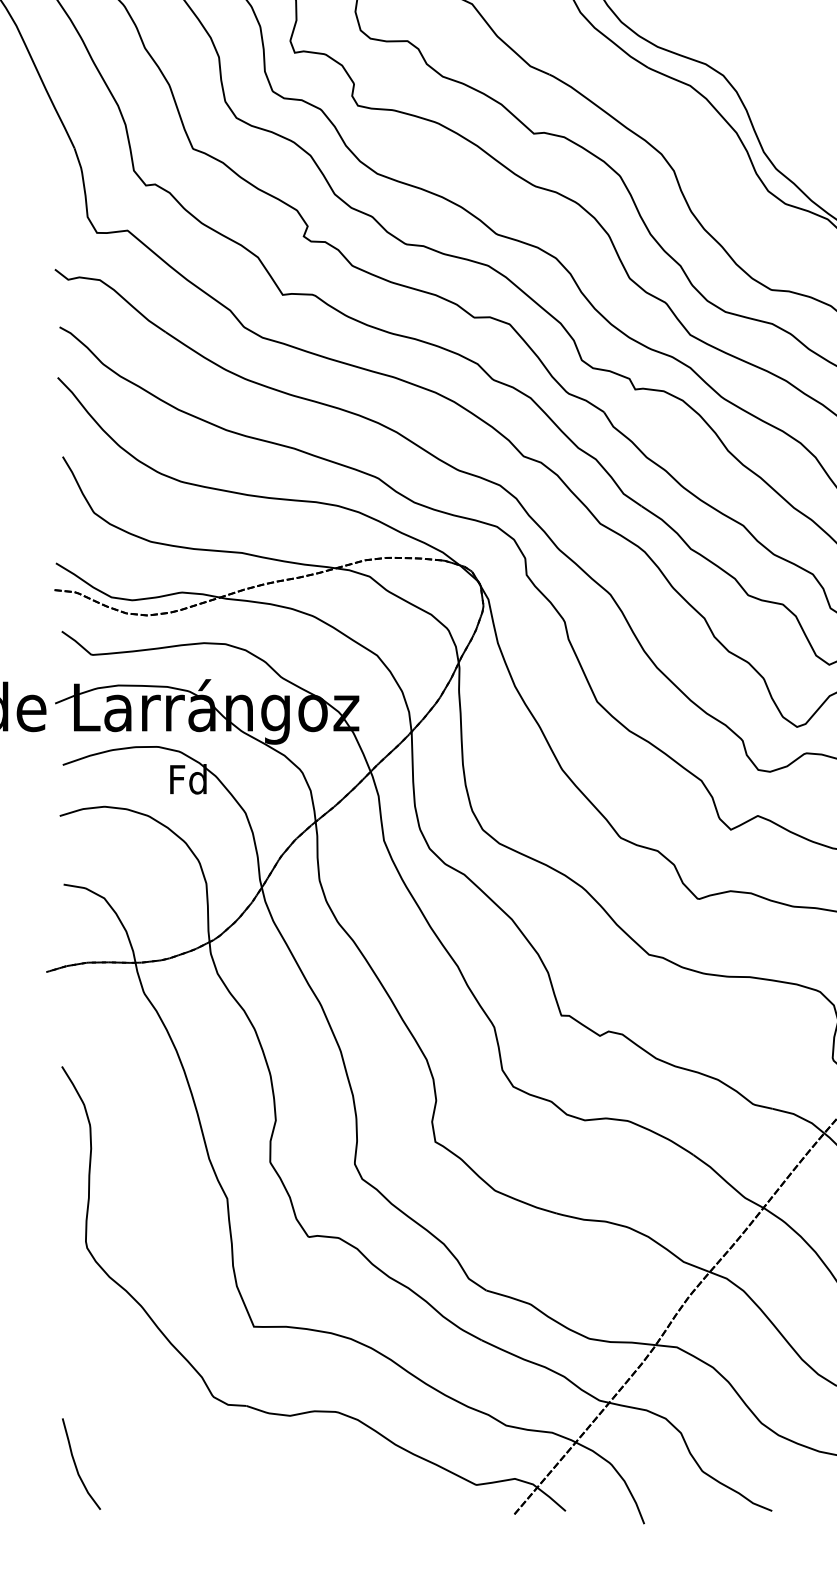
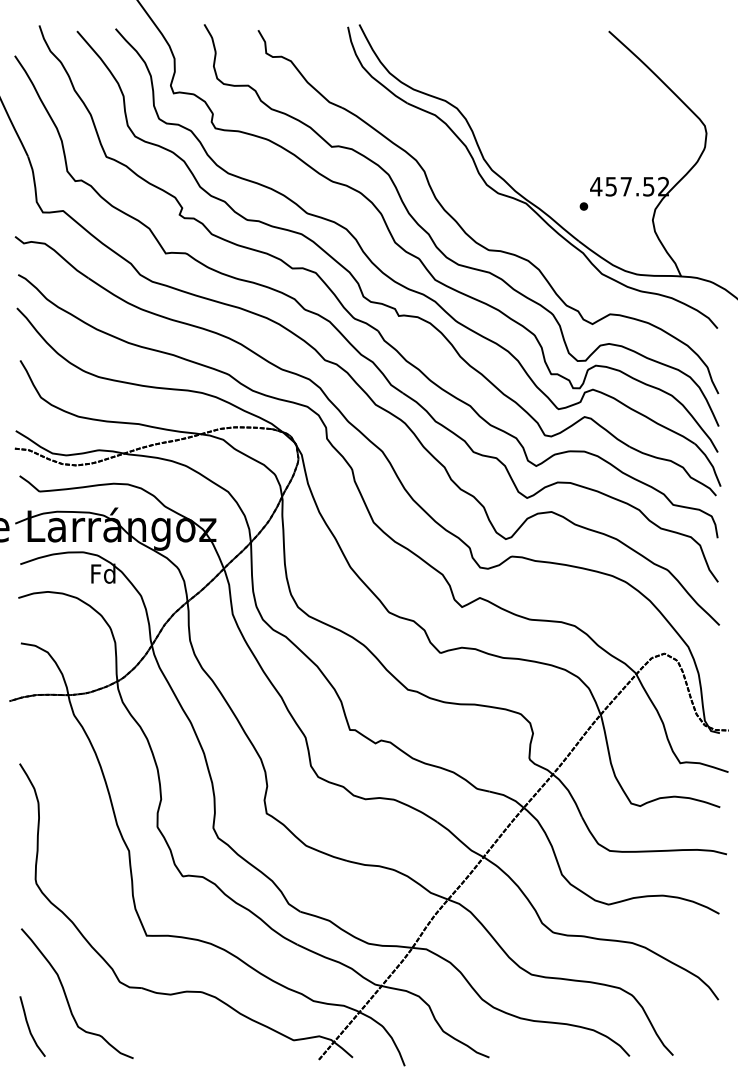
curve: (134, 1420) -> (67, 997), added

